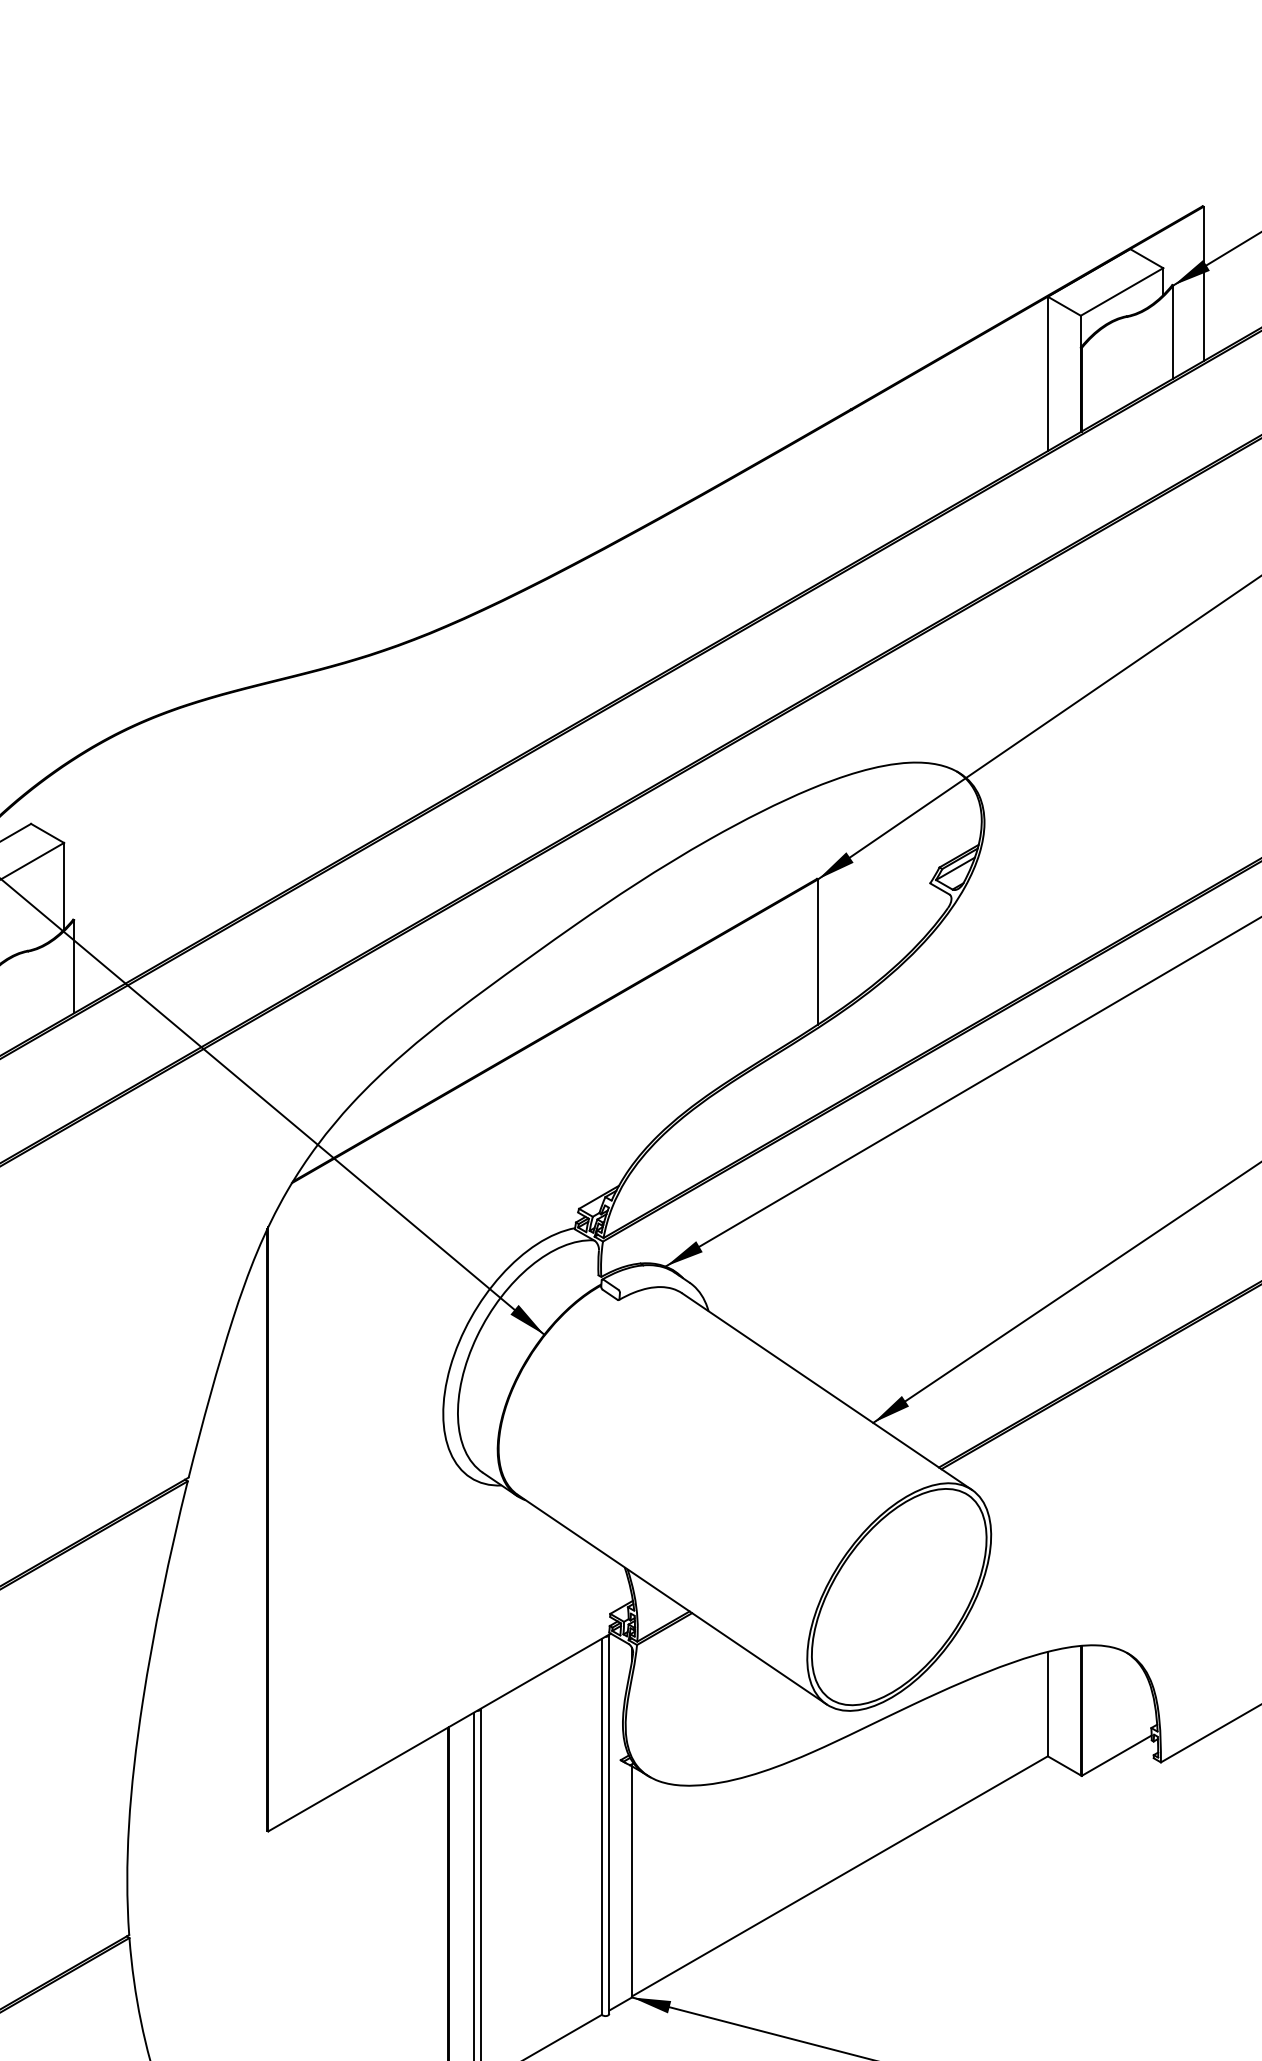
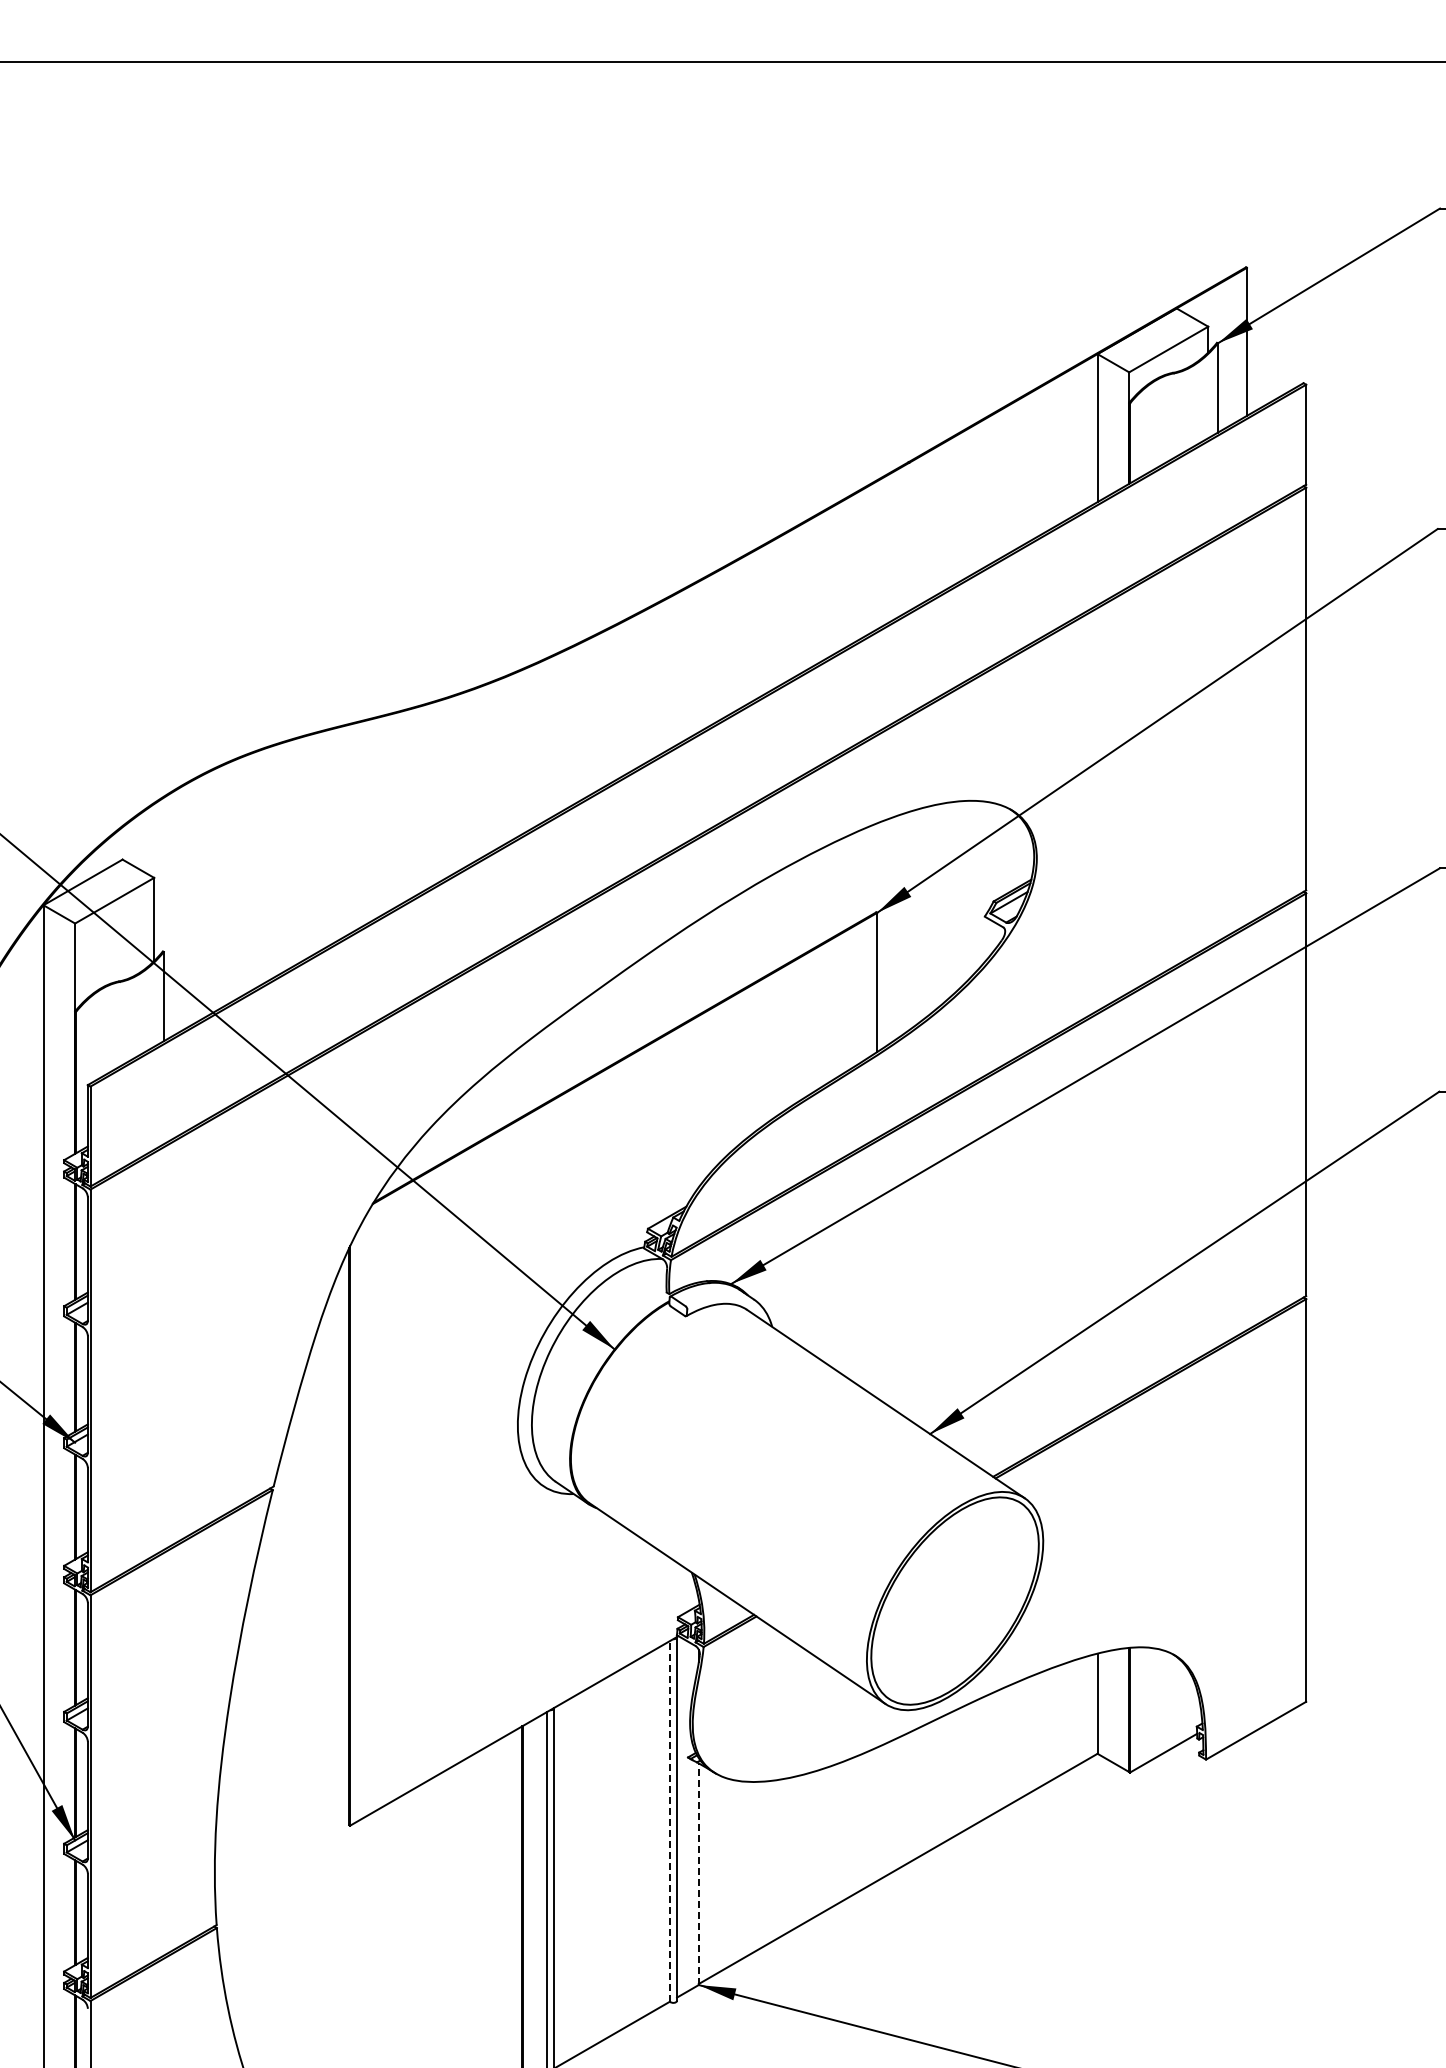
line: (601, 1825) -> (669, 1820), solid -> dashed
line: (631, 1882) -> (698, 1874), solid -> dashed

